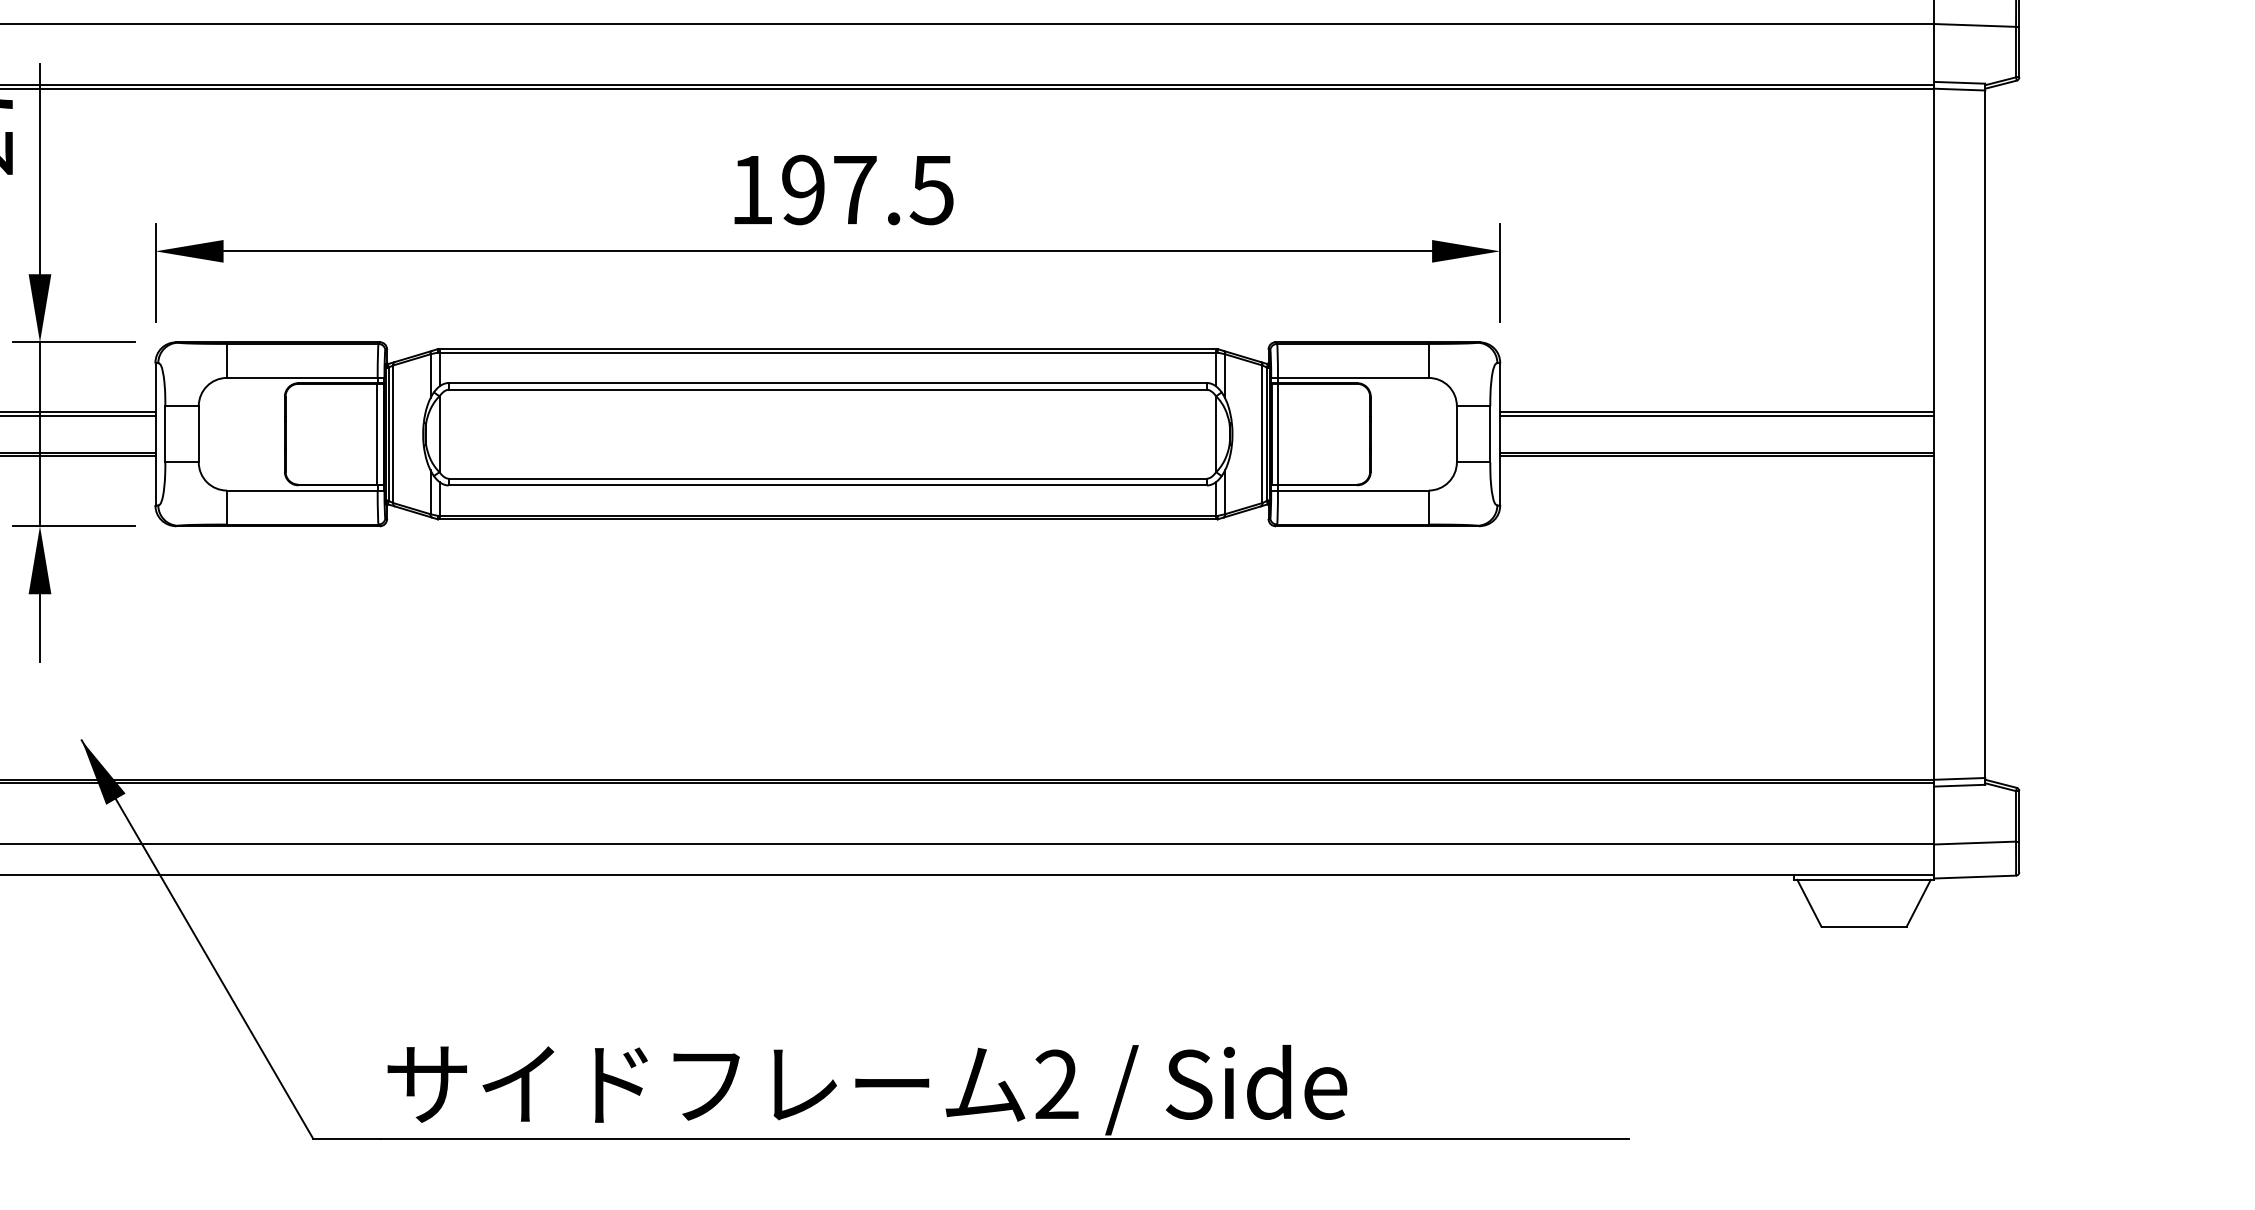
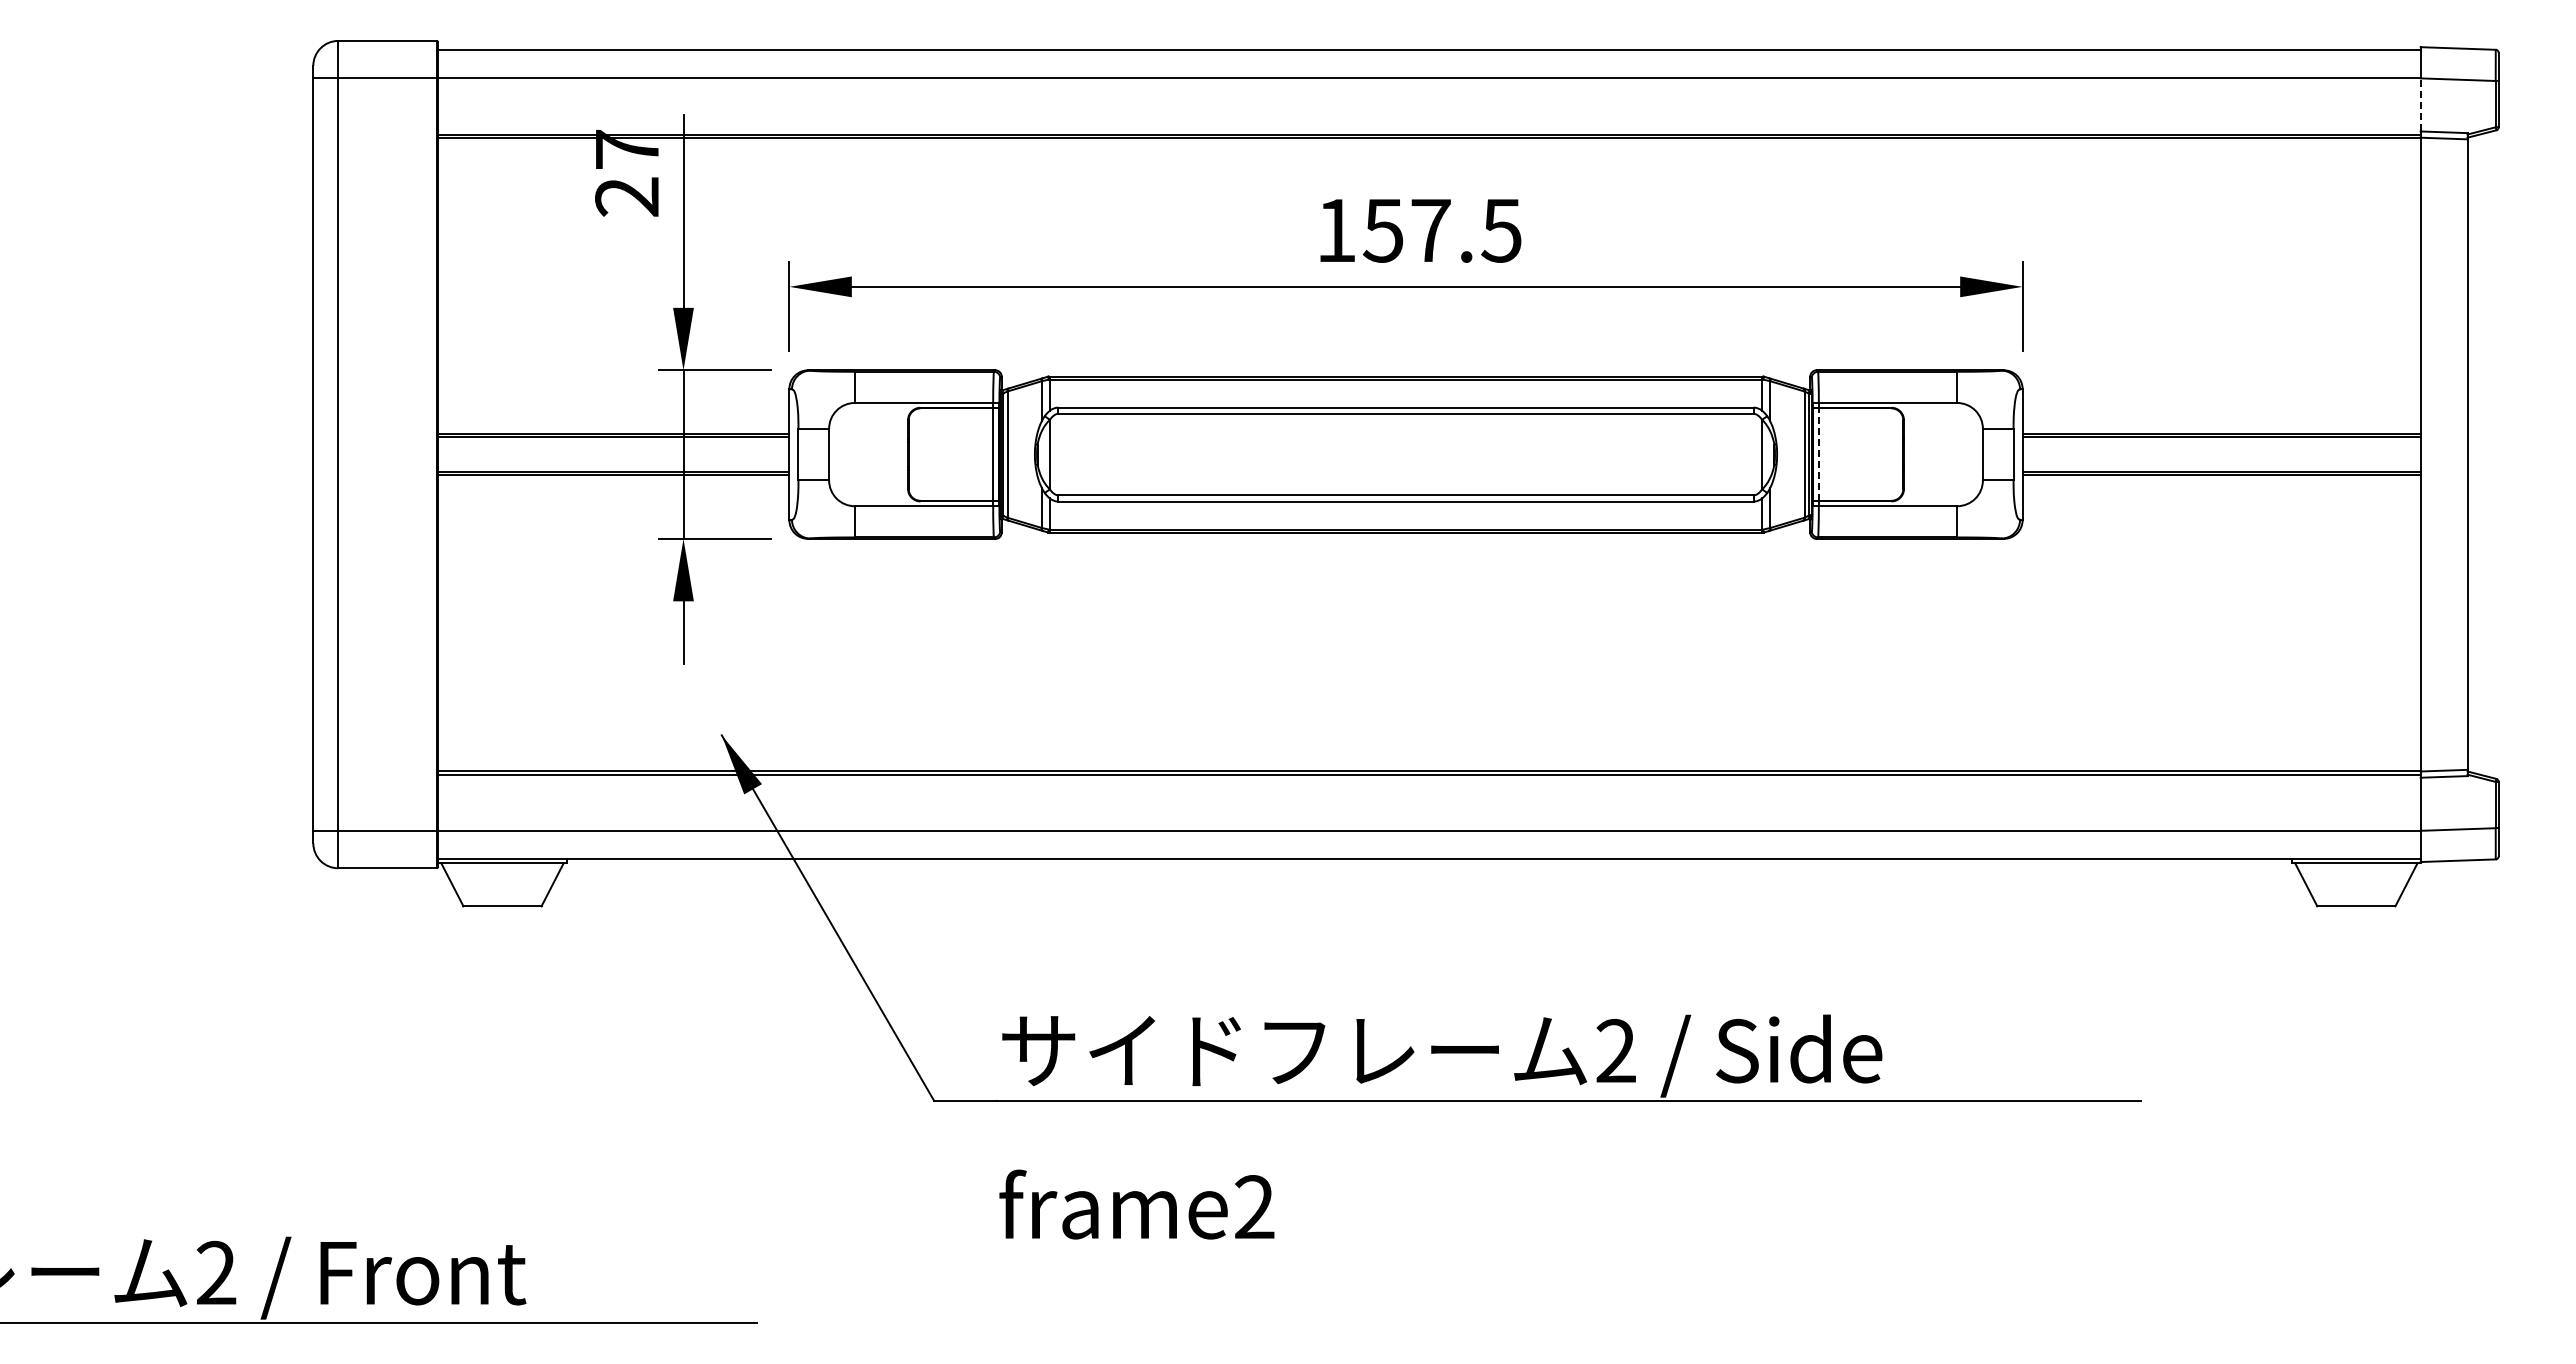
line: (1934, 52) -> (2420, 104), solid -> dashed
text: (802, 189) -> (1382, 230), 197.5 -> 157.5
line: (1278, 434) -> (1819, 454), solid -> dashed

